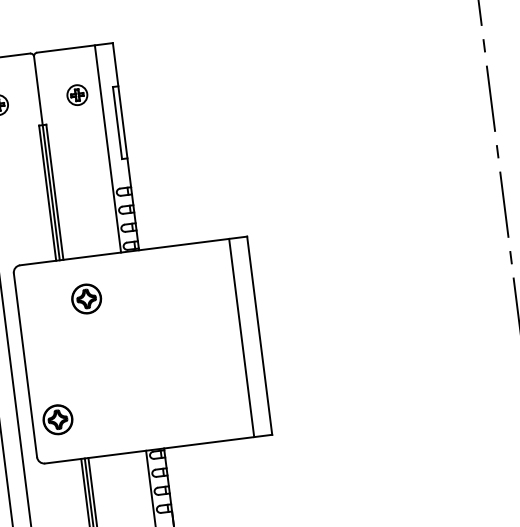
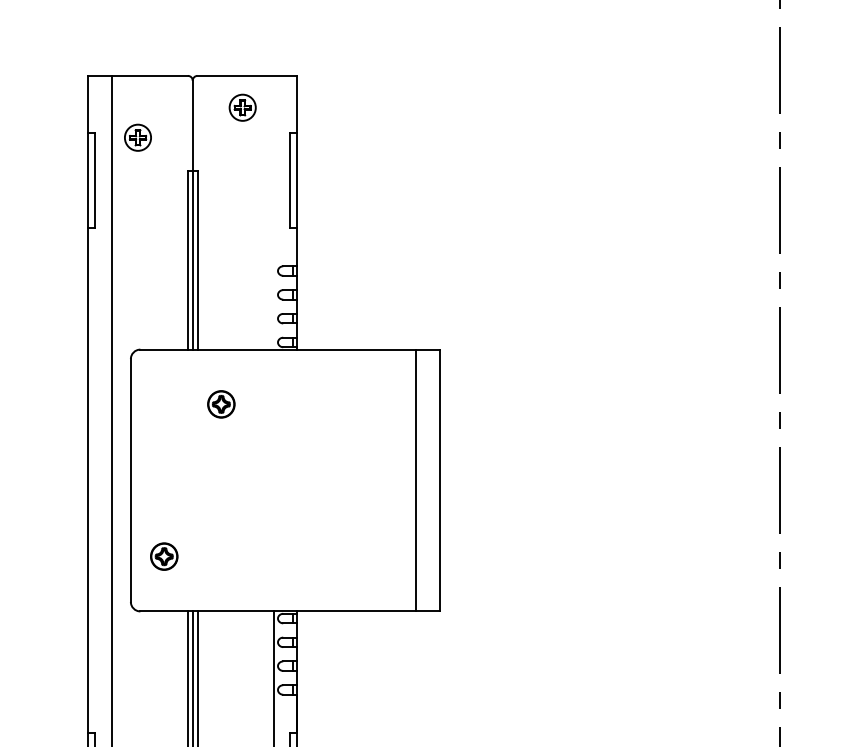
part: (77, 94) -> (242, 107), moved
line: (107, 148) -> (273, 212), removed
part: (86, 299) -> (221, 404), size x0.7
part: (58, 419) -> (164, 556), size x0.7

